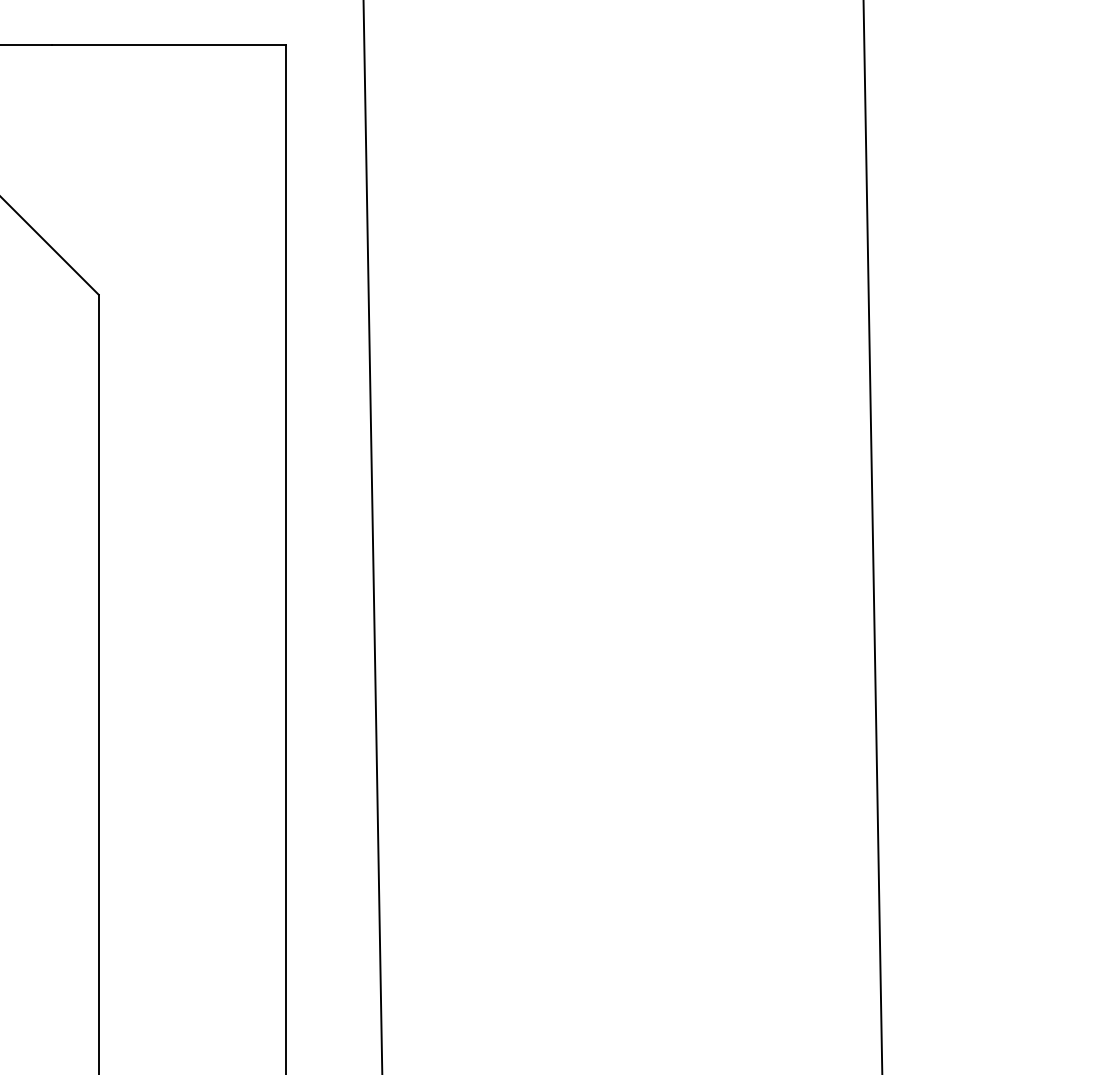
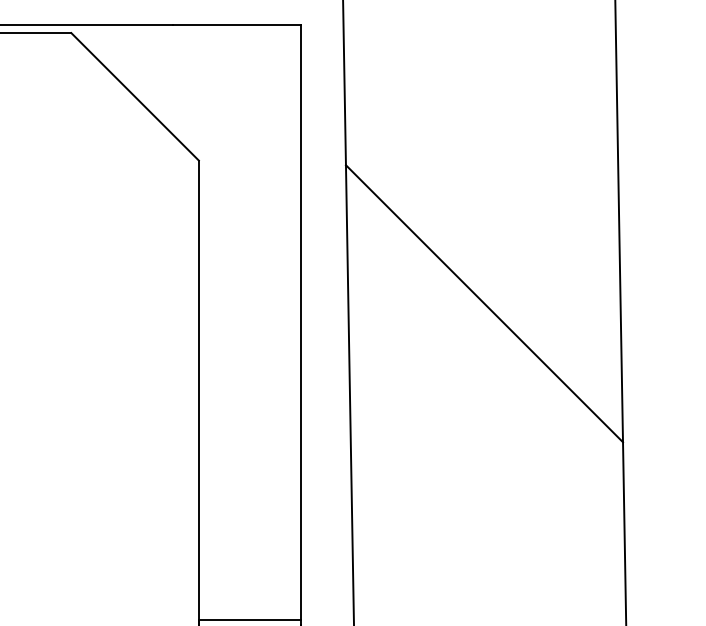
line: (623, 557) -> (484, 303), added

